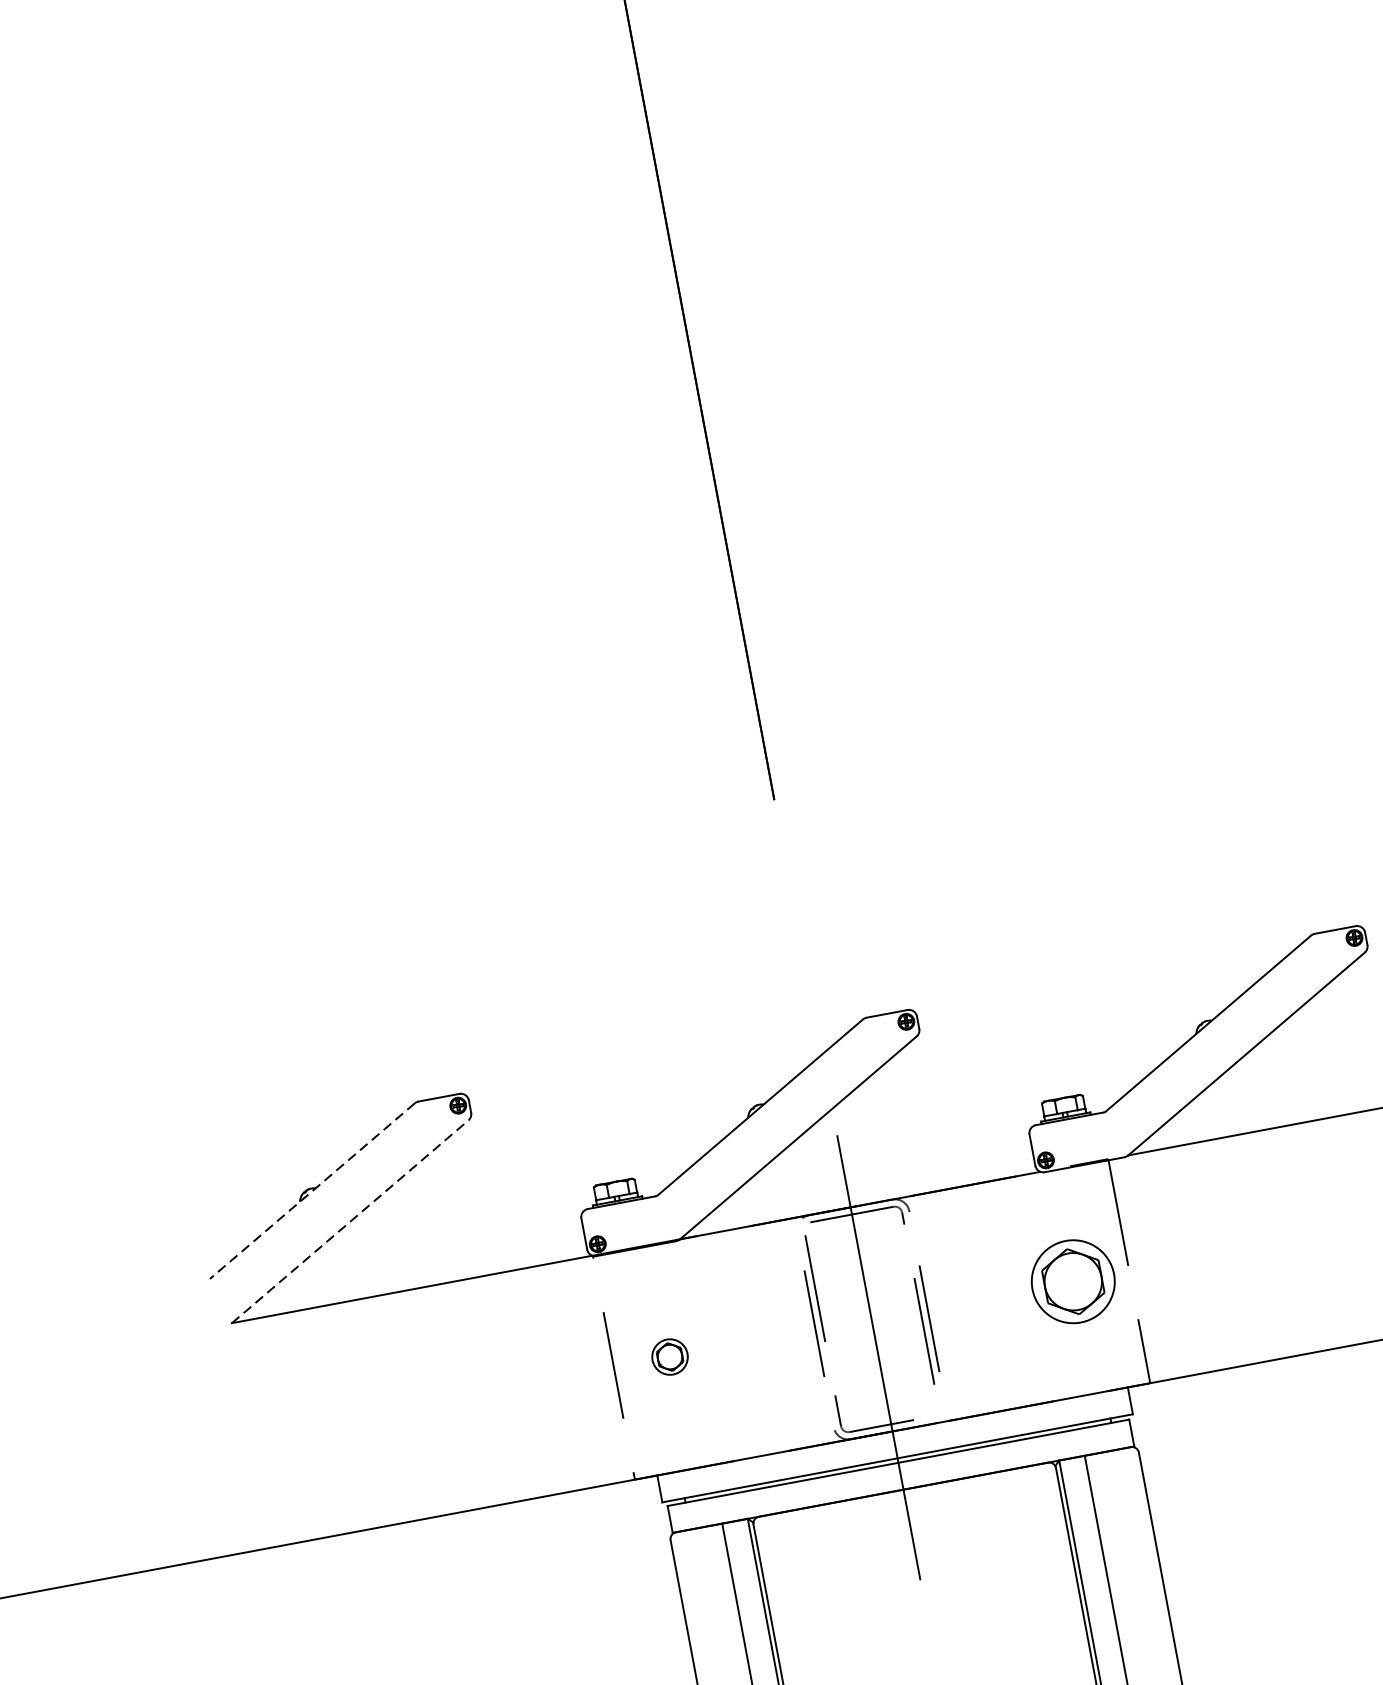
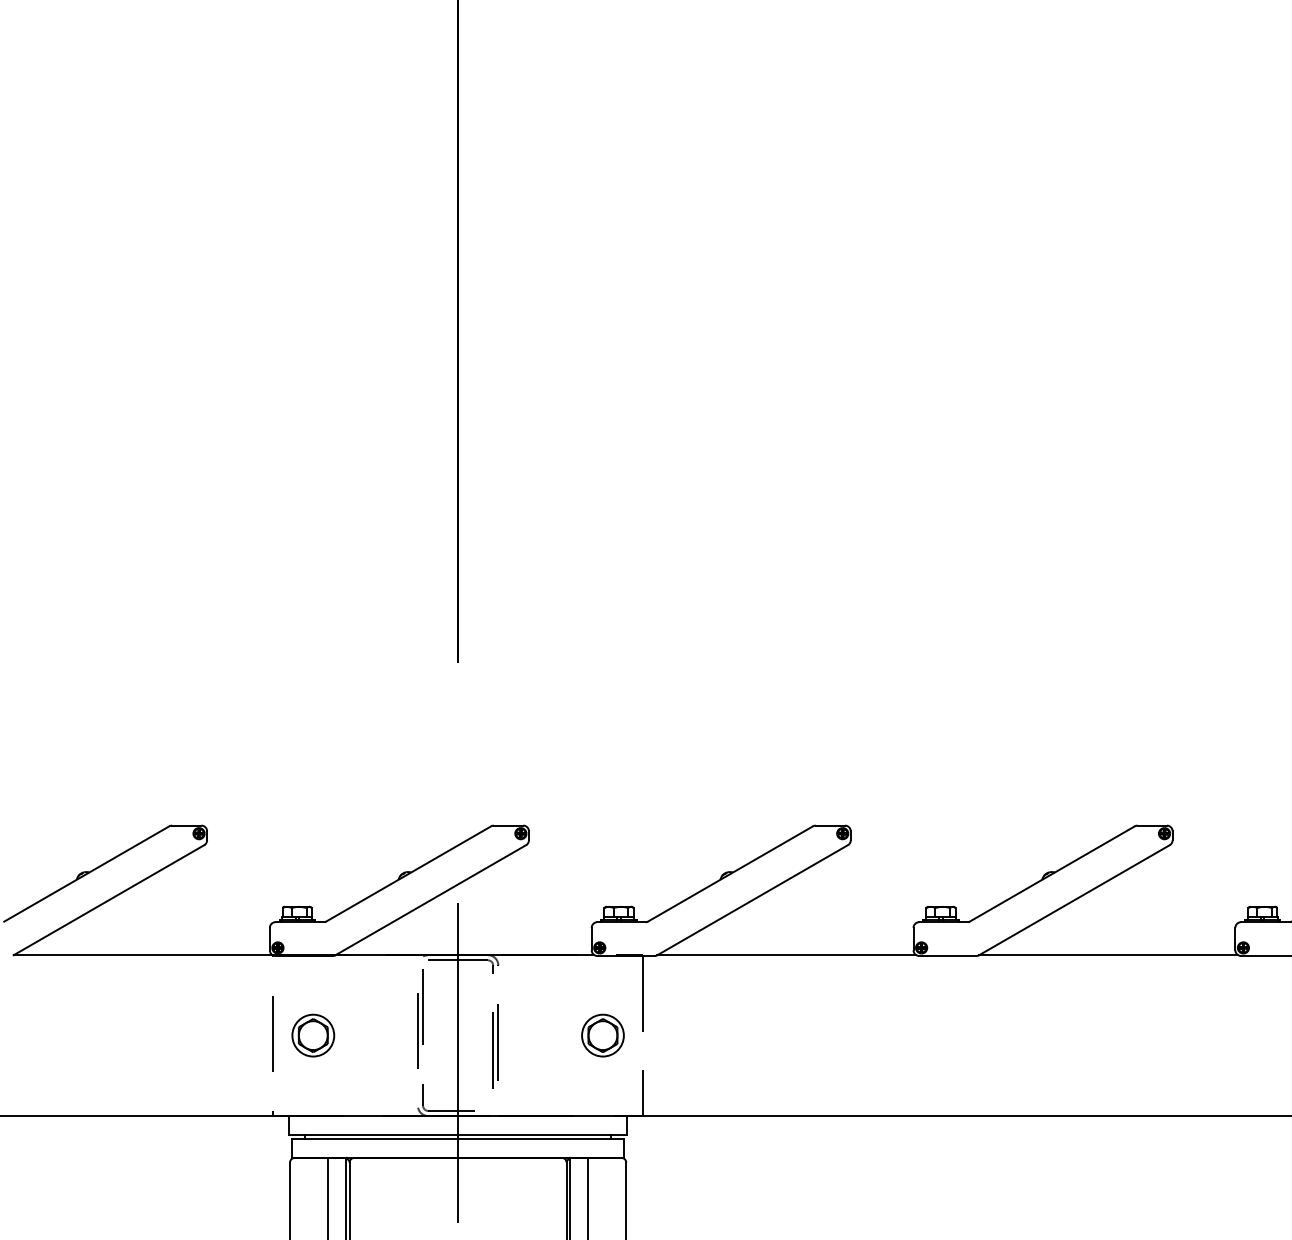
line: (312, 1191) -> (86, 874), dashed -> solid
line: (350, 1220) -> (109, 899), dashed -> solid
part: (1072, 1281) -> (602, 1035), size x0.71
part: (670, 1356) -> (313, 1035), size x1.67

